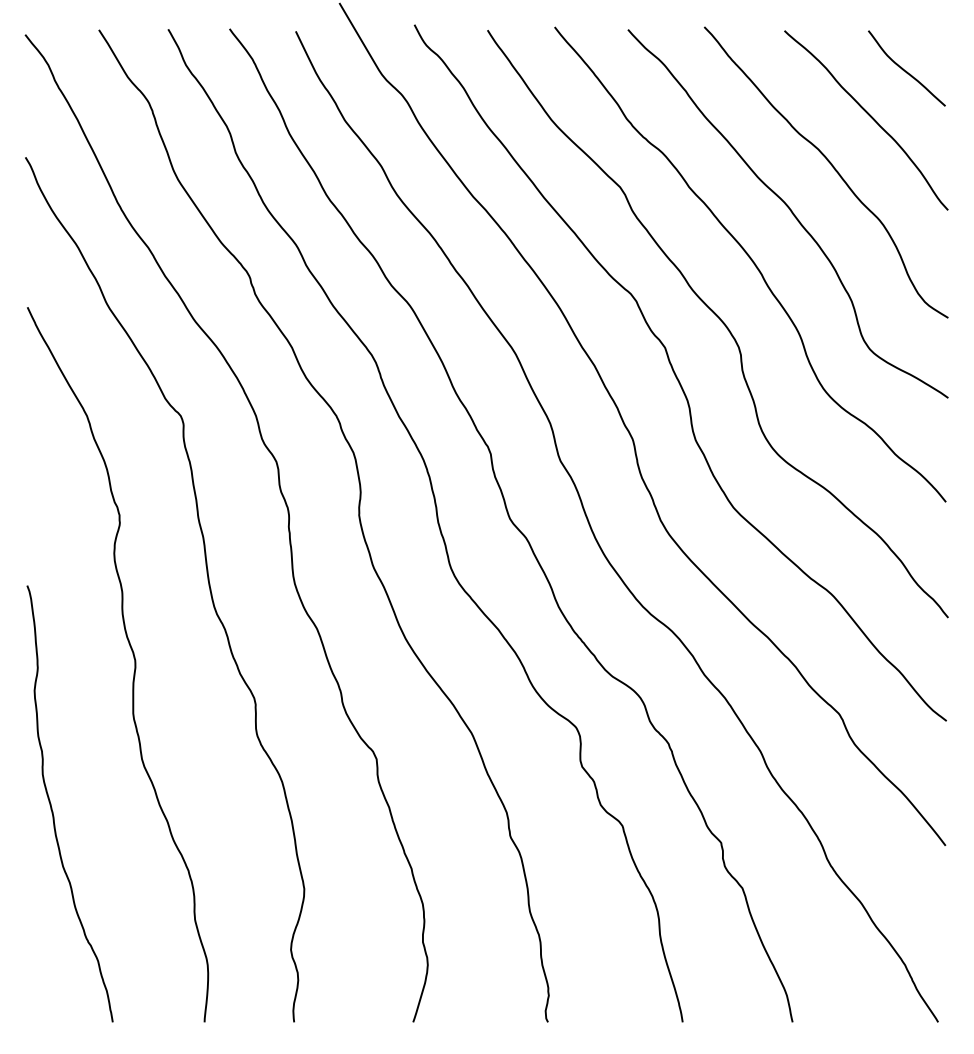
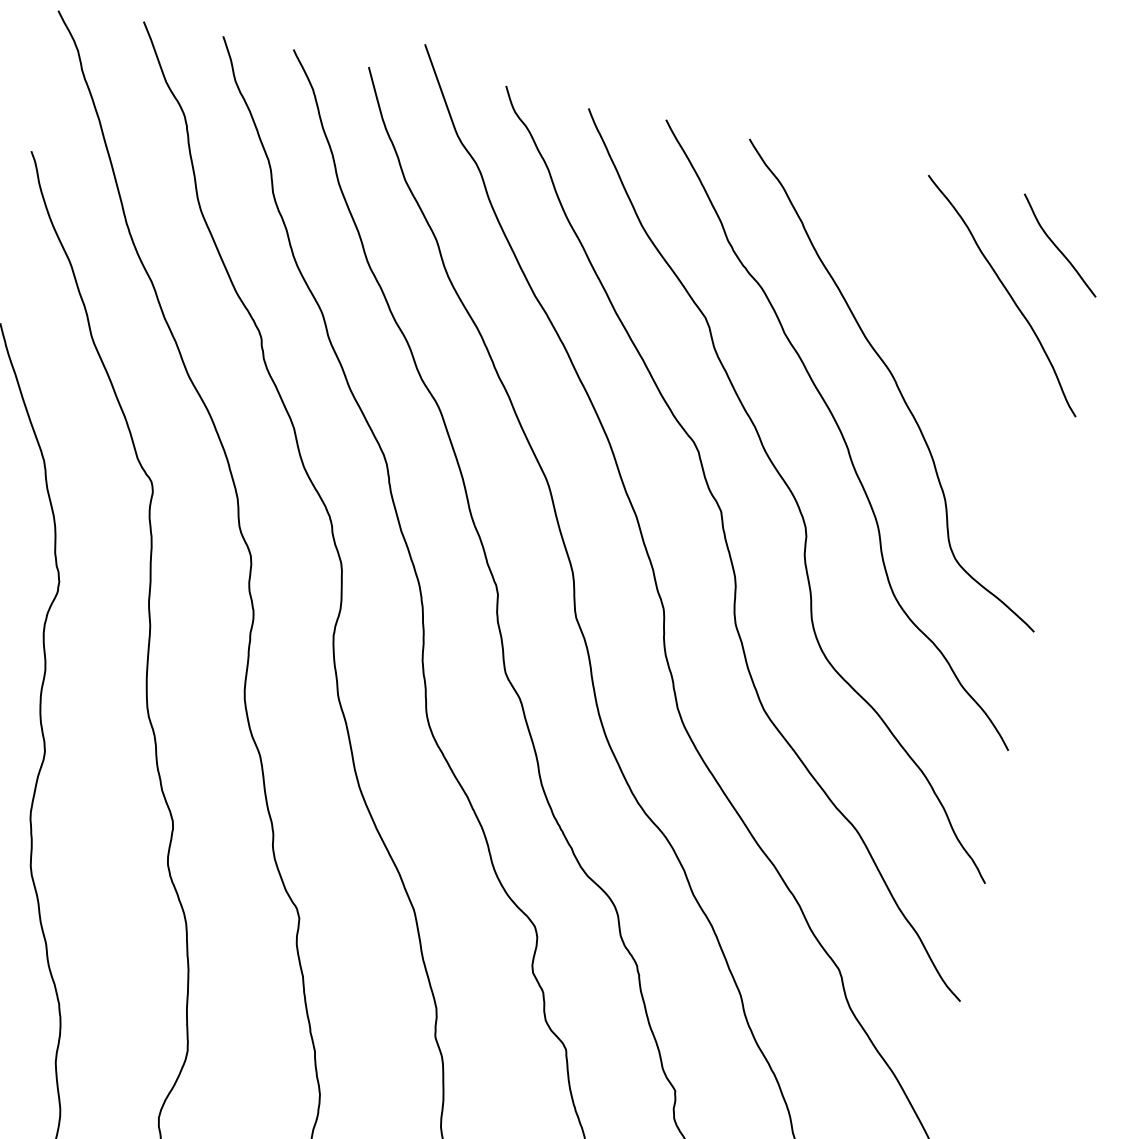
curve: (831, 166) -> (952, 340), removed

